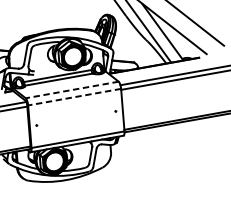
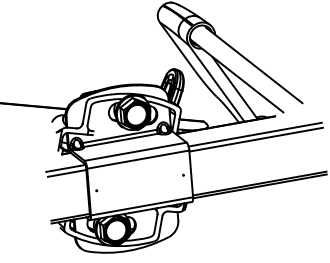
line: (72, 89) -> (135, 151), dashed -> solid
line: (74, 97) -> (138, 159), dashed -> solid

